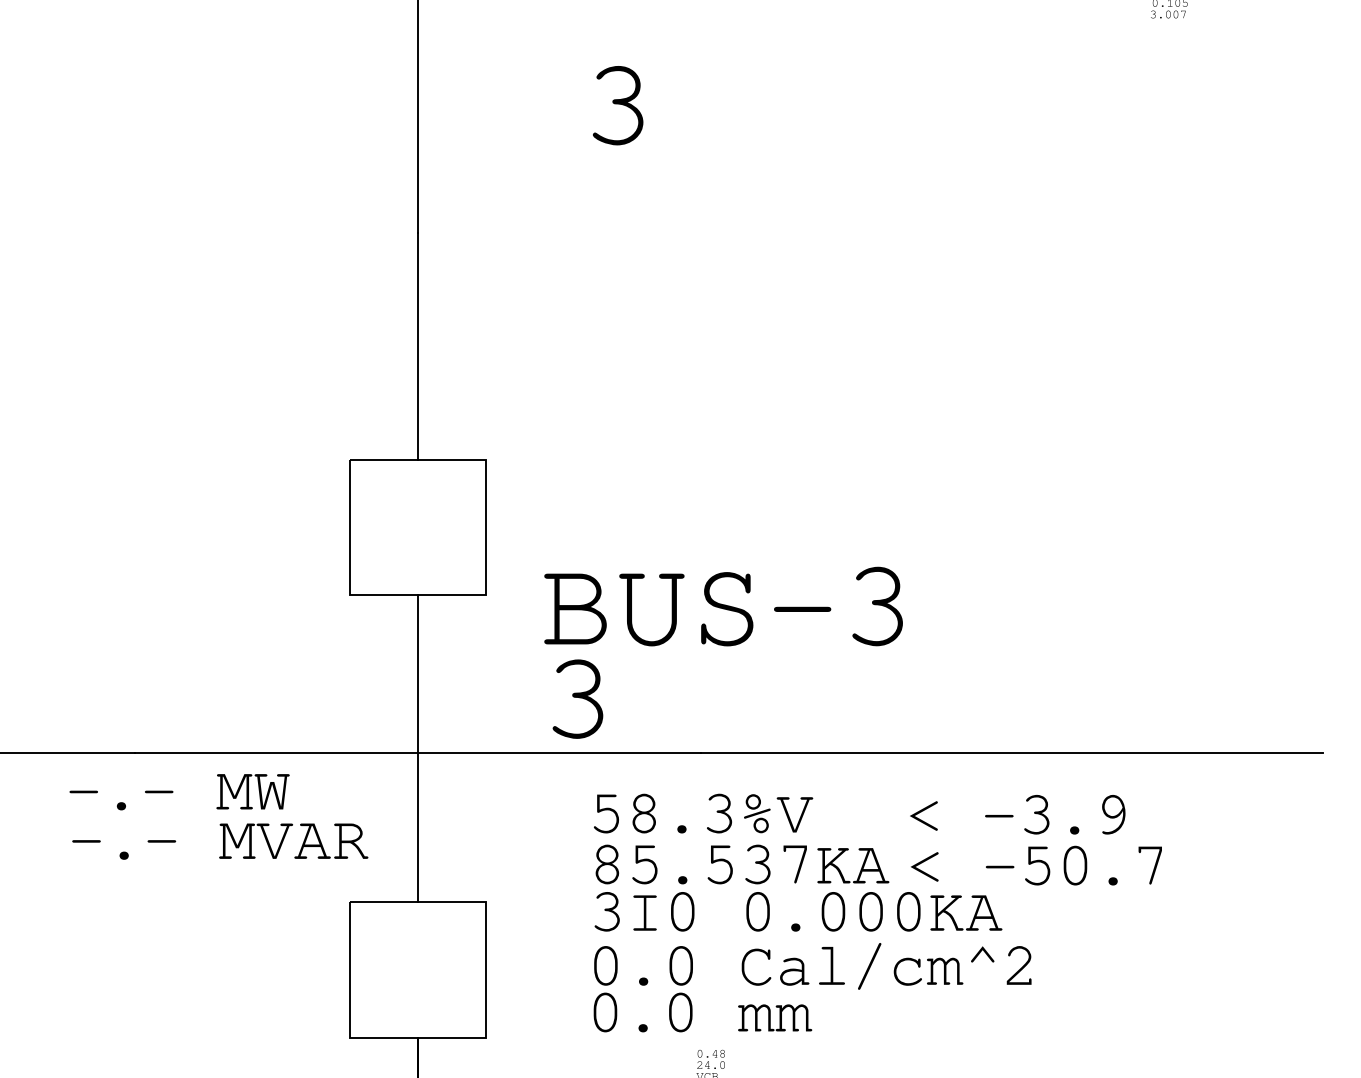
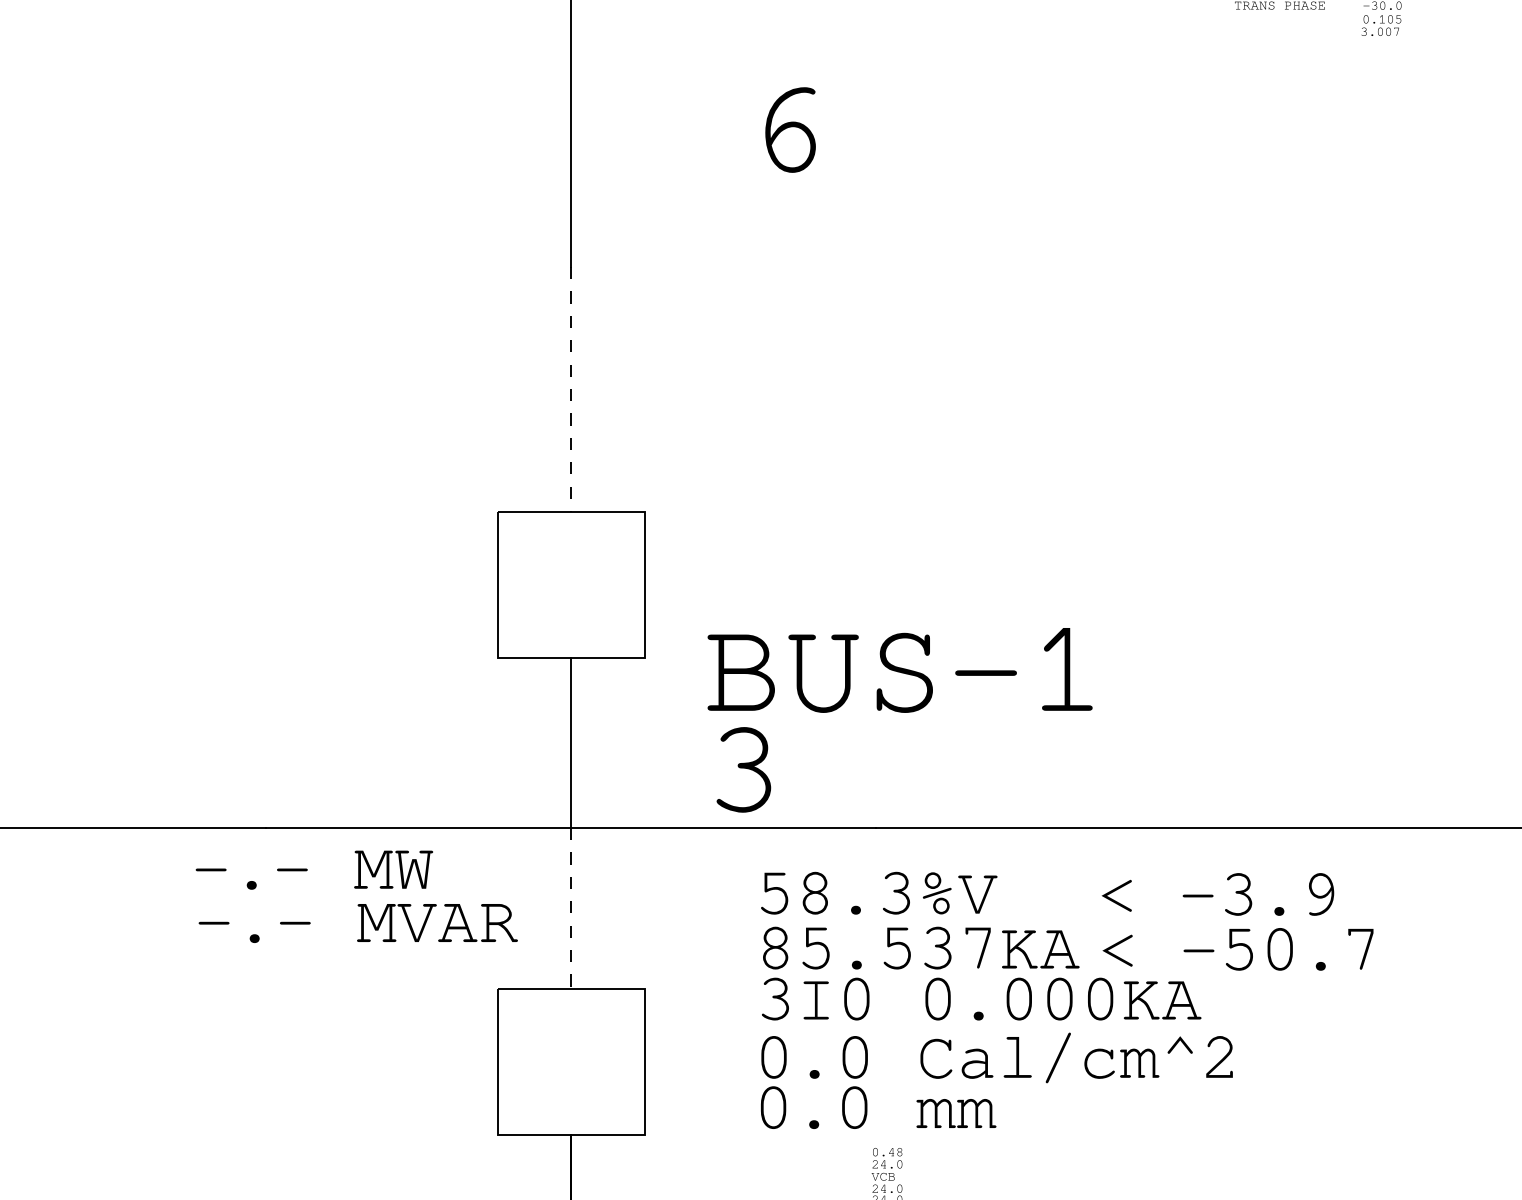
text: (618, 105) -> (787, 129), 3 -> 6
line: (418, 346) -> (571, 389), solid -> dashed
text: (877, 606) -> (1066, 669), BUS-3 -> BUS-1
line: (418, 827) -> (571, 908), solid -> dashed

